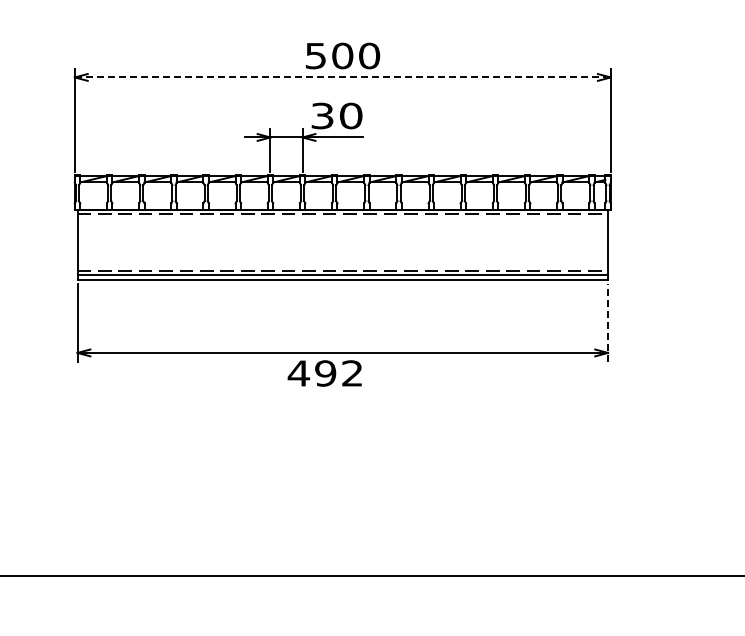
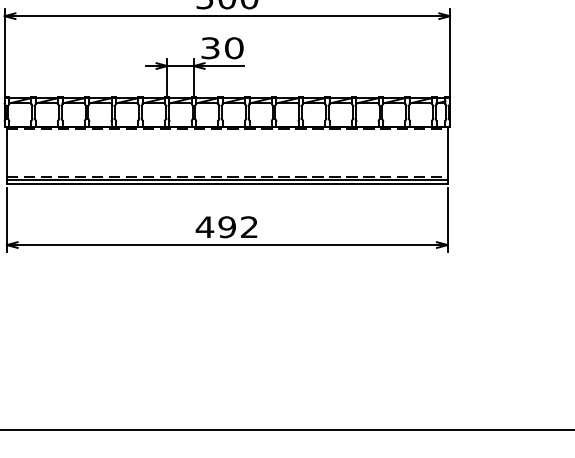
line: (342, 77) -> (227, 16), dashed -> solid
line: (608, 322) -> (448, 219), dashed -> solid
text: (324, 373) -> (226, 227), moved

